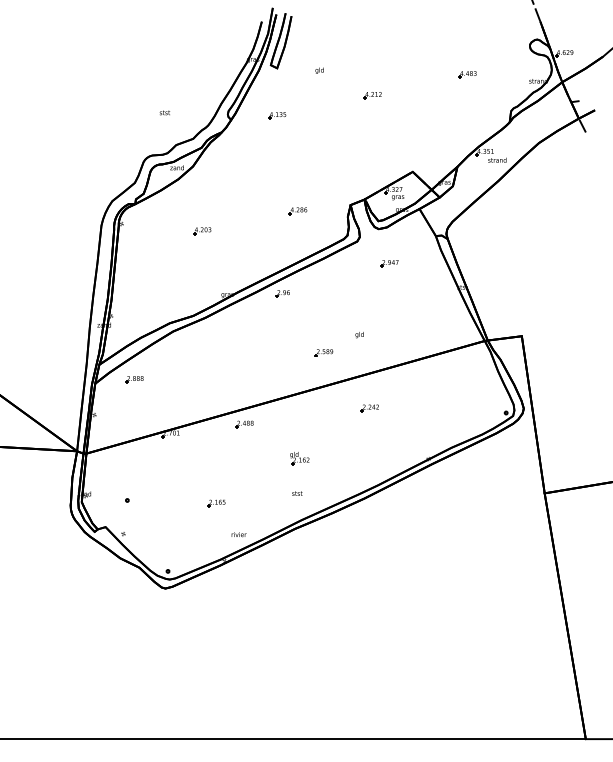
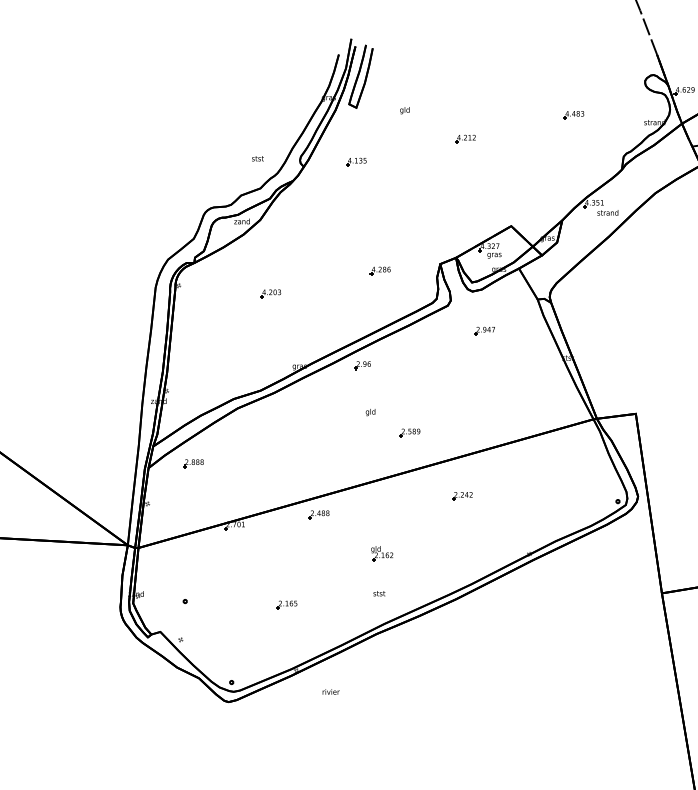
text: (164, 112) -> (257, 158), moved
text: (359, 335) -> (370, 413), moved
text: (238, 534) -> (330, 691), moved

